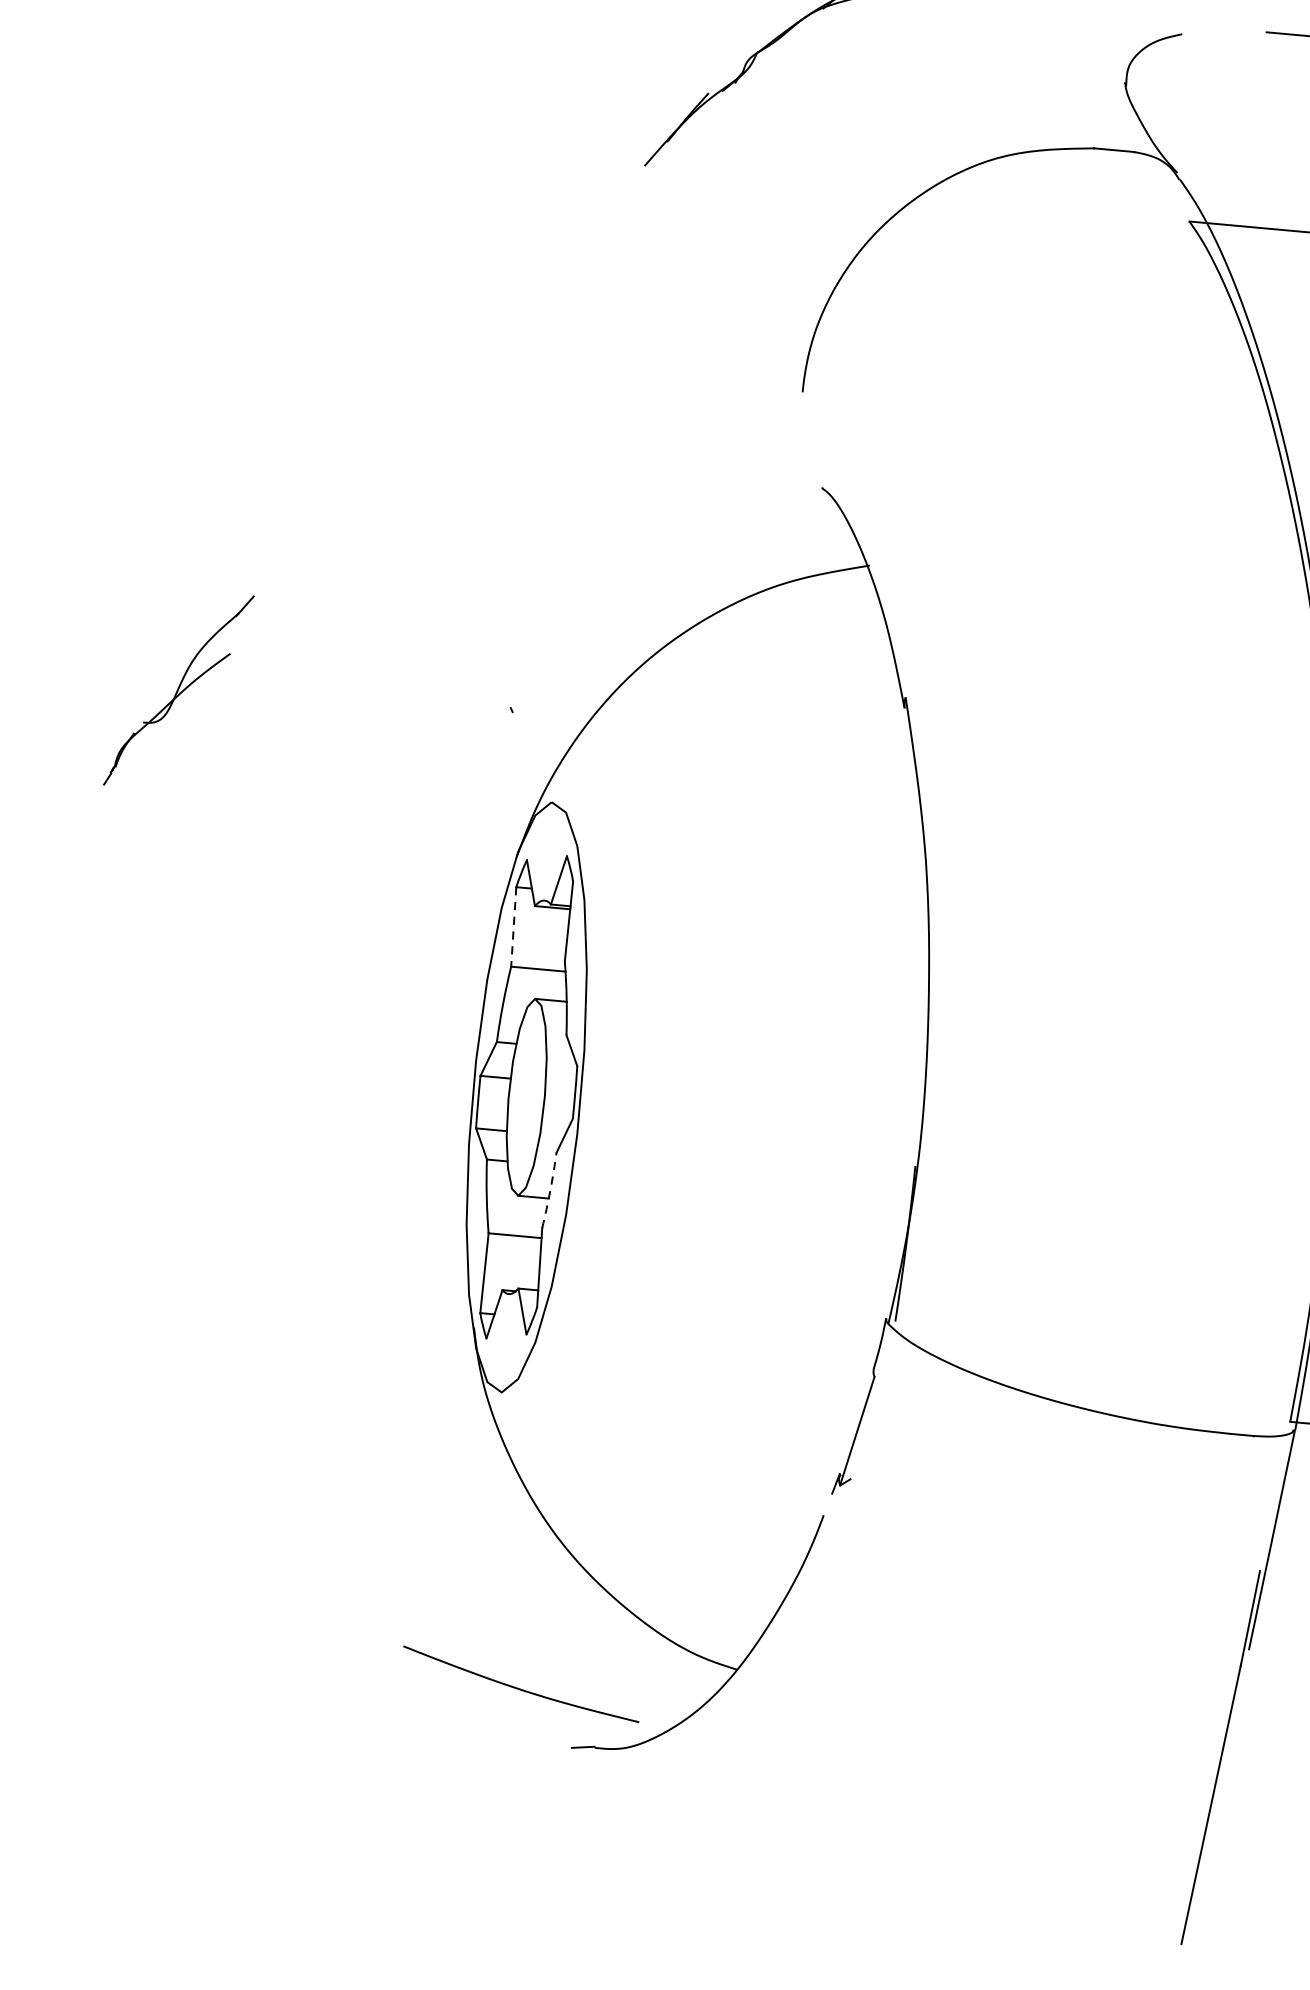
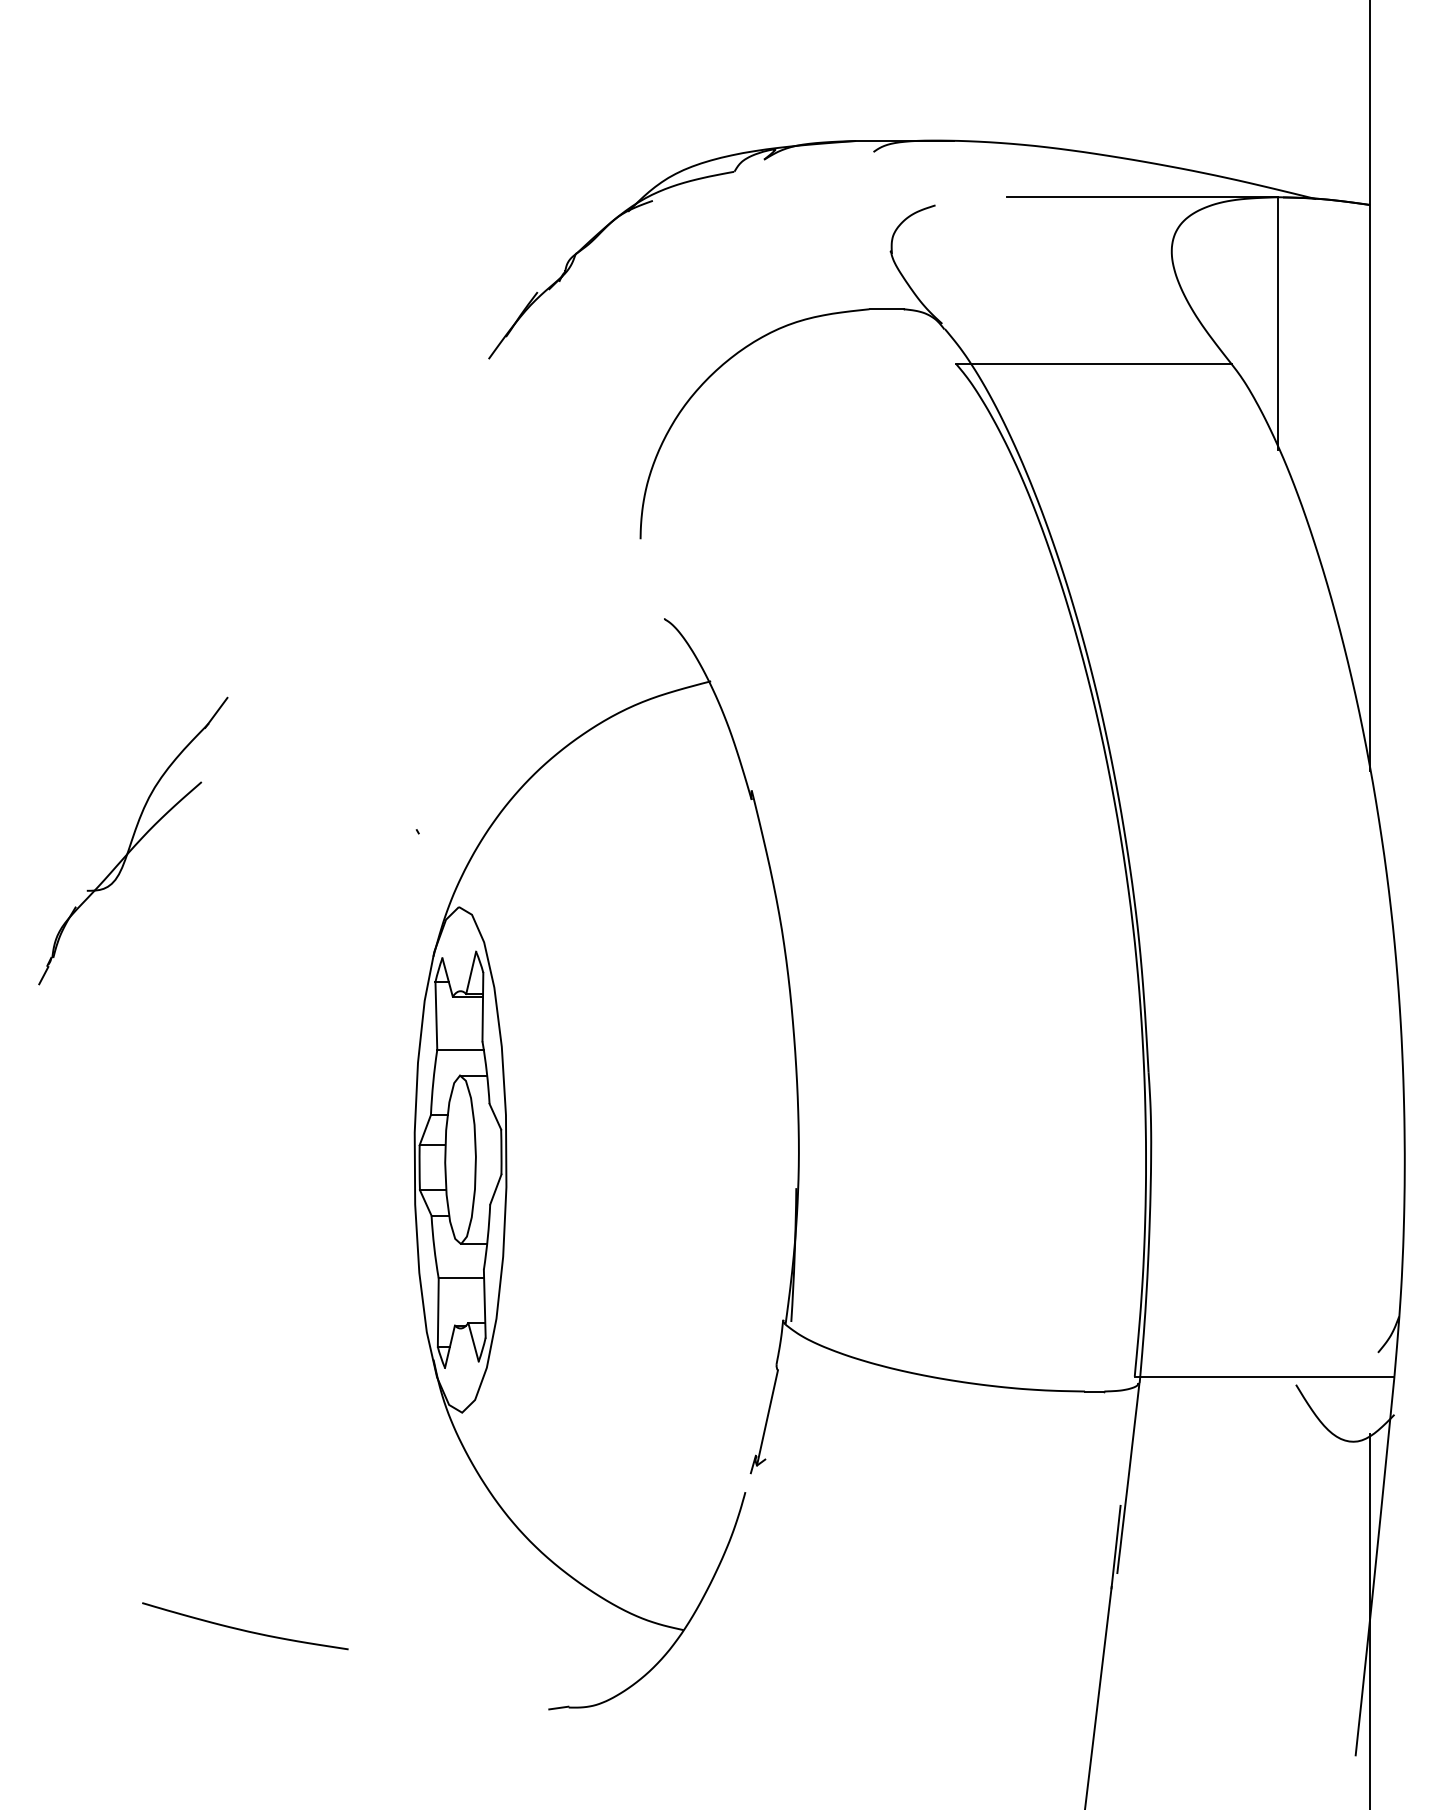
part: (179, 690) -> (133, 840), size x1.67
line: (513, 927) -> (436, 1016), dashed -> solid
arc: (549, 1190) -> (487, 1237), dashed -> solid
curve: (519, 1687) -> (244, 1629), moved

